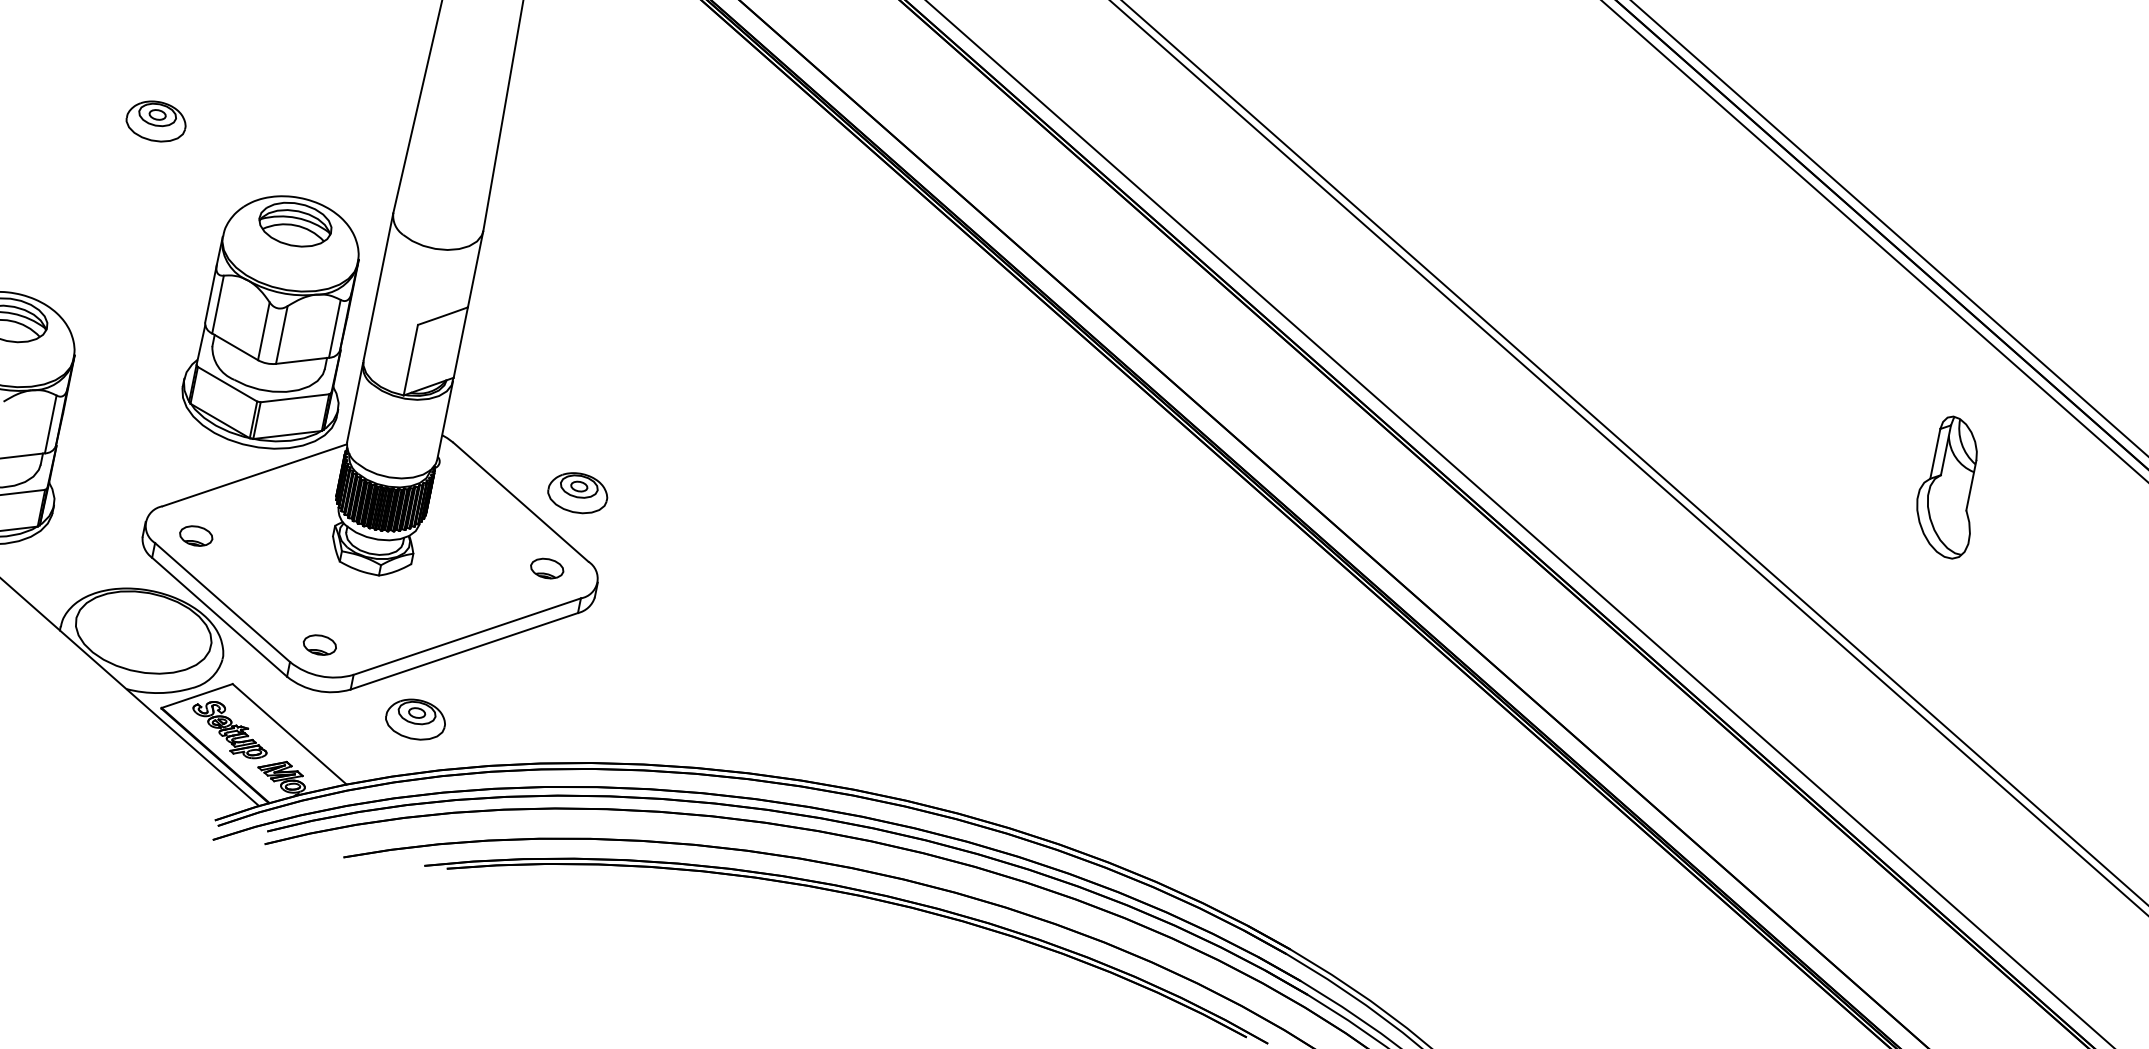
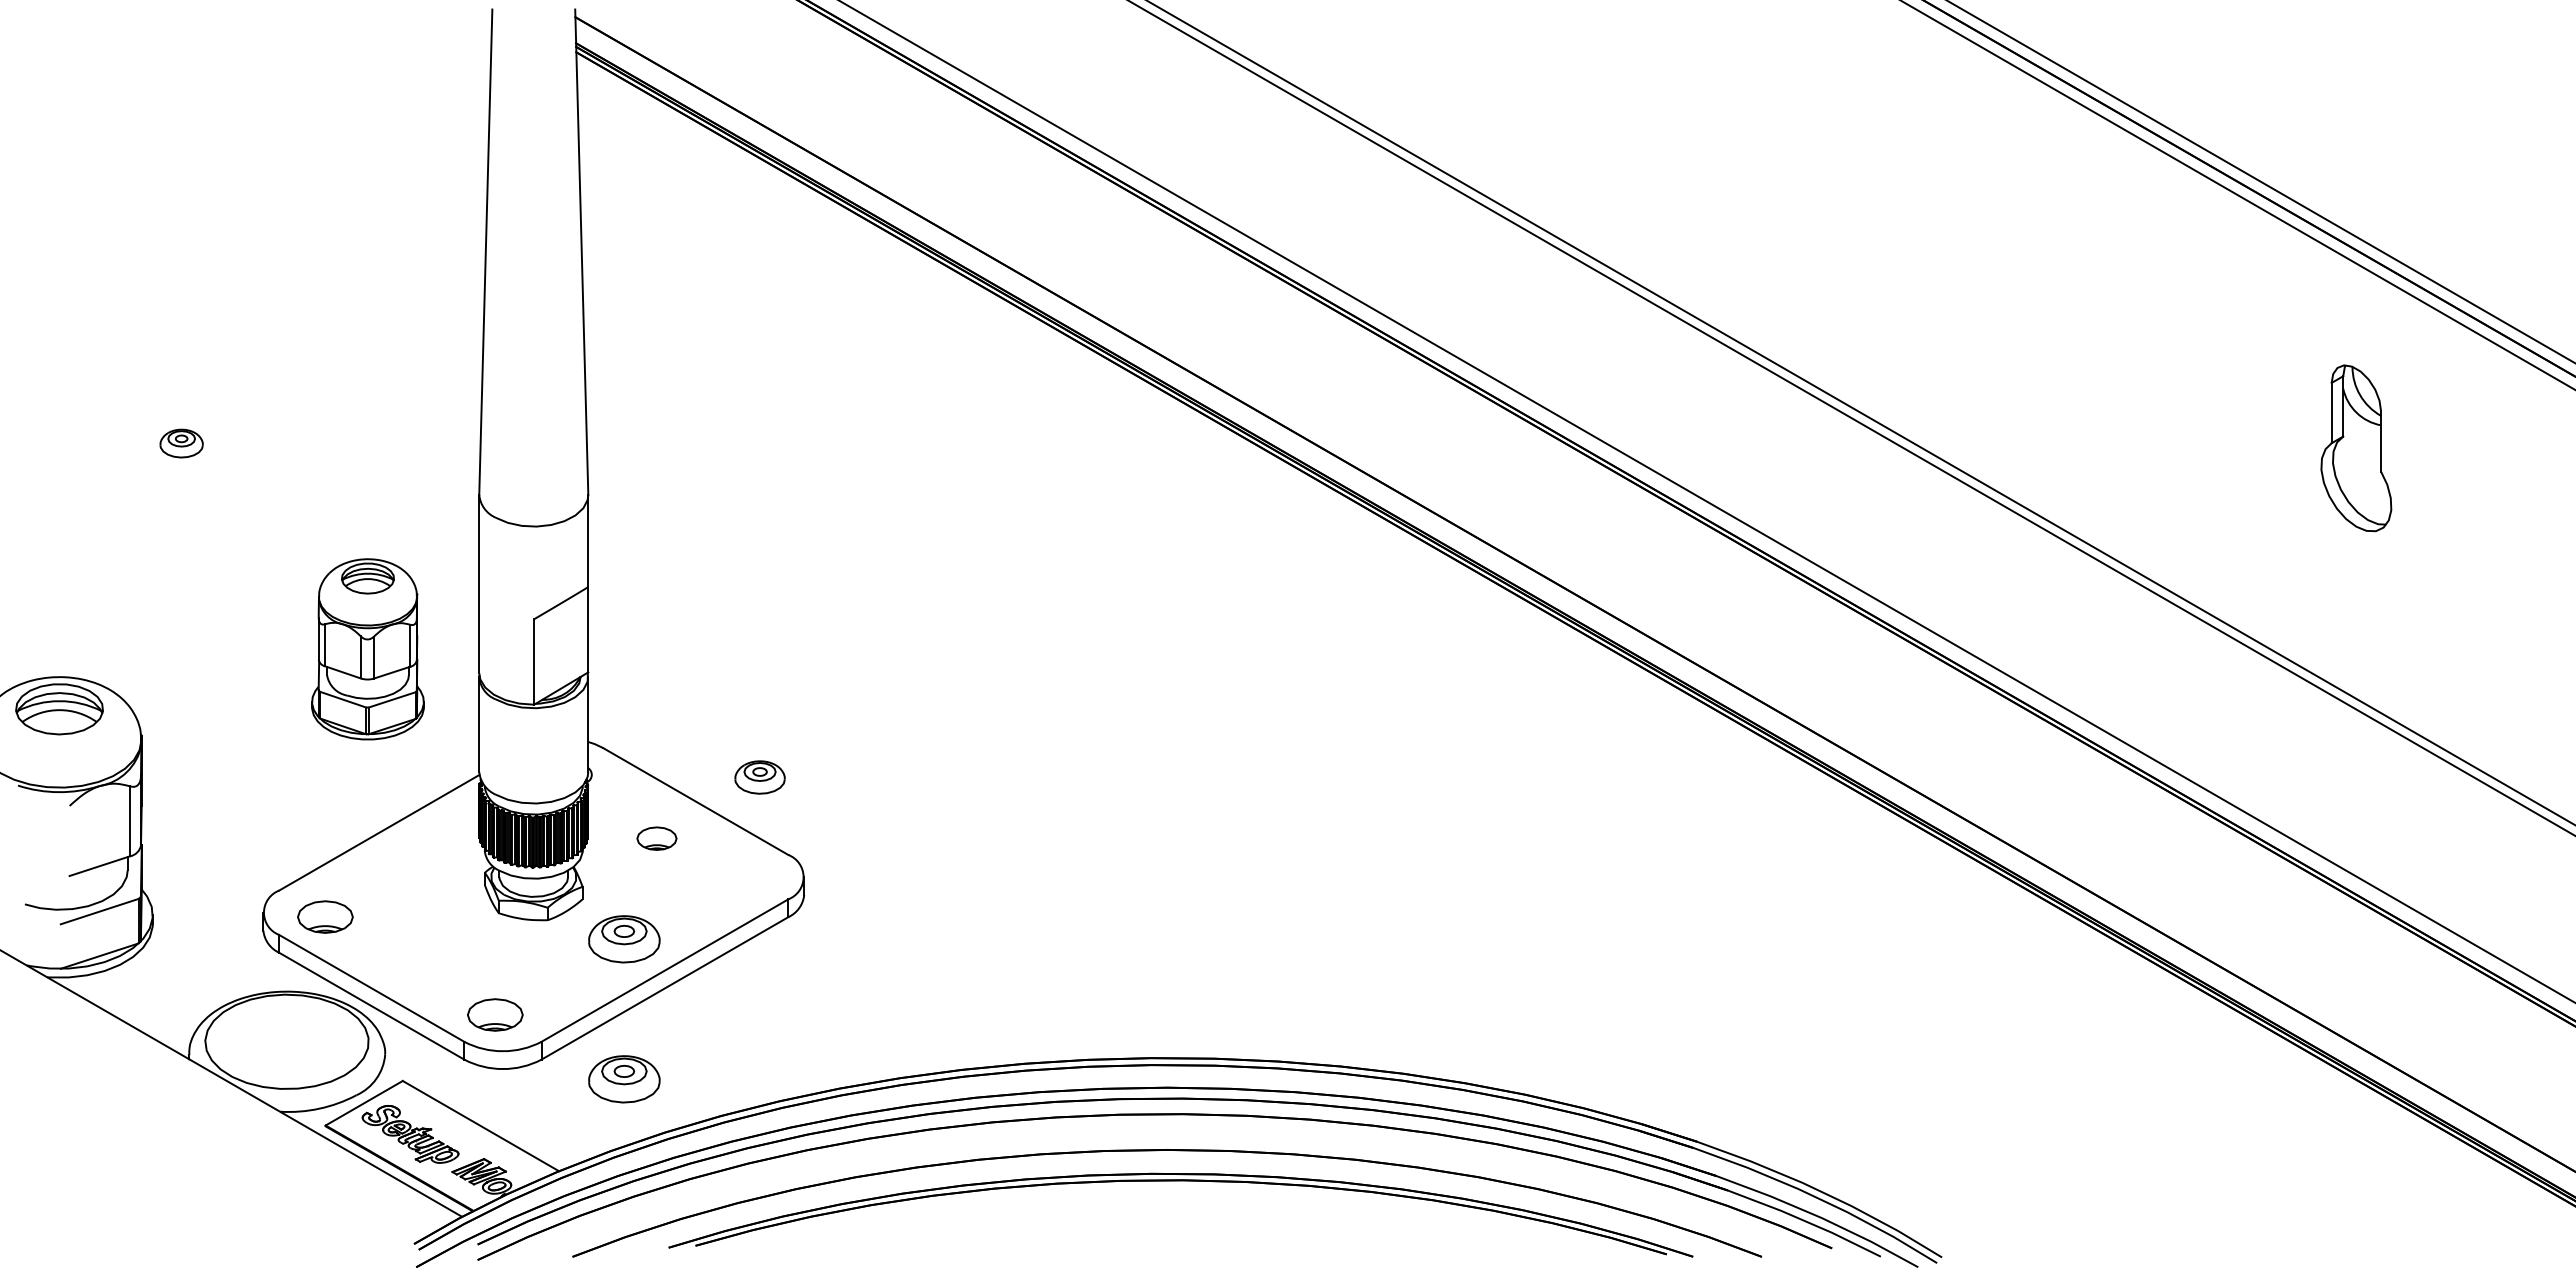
part: (156, 121) -> (181, 443), size x0.6
part: (275, 322) -> (367, 649), size x0.6
part: (577, 492) -> (759, 777), size x0.7
part: (196, 536) -> (325, 917), size x1.4
part: (546, 568) -> (656, 838), moved
part: (439, 604) -> (624, 939), added
part: (319, 645) -> (494, 1015), size x1.4

